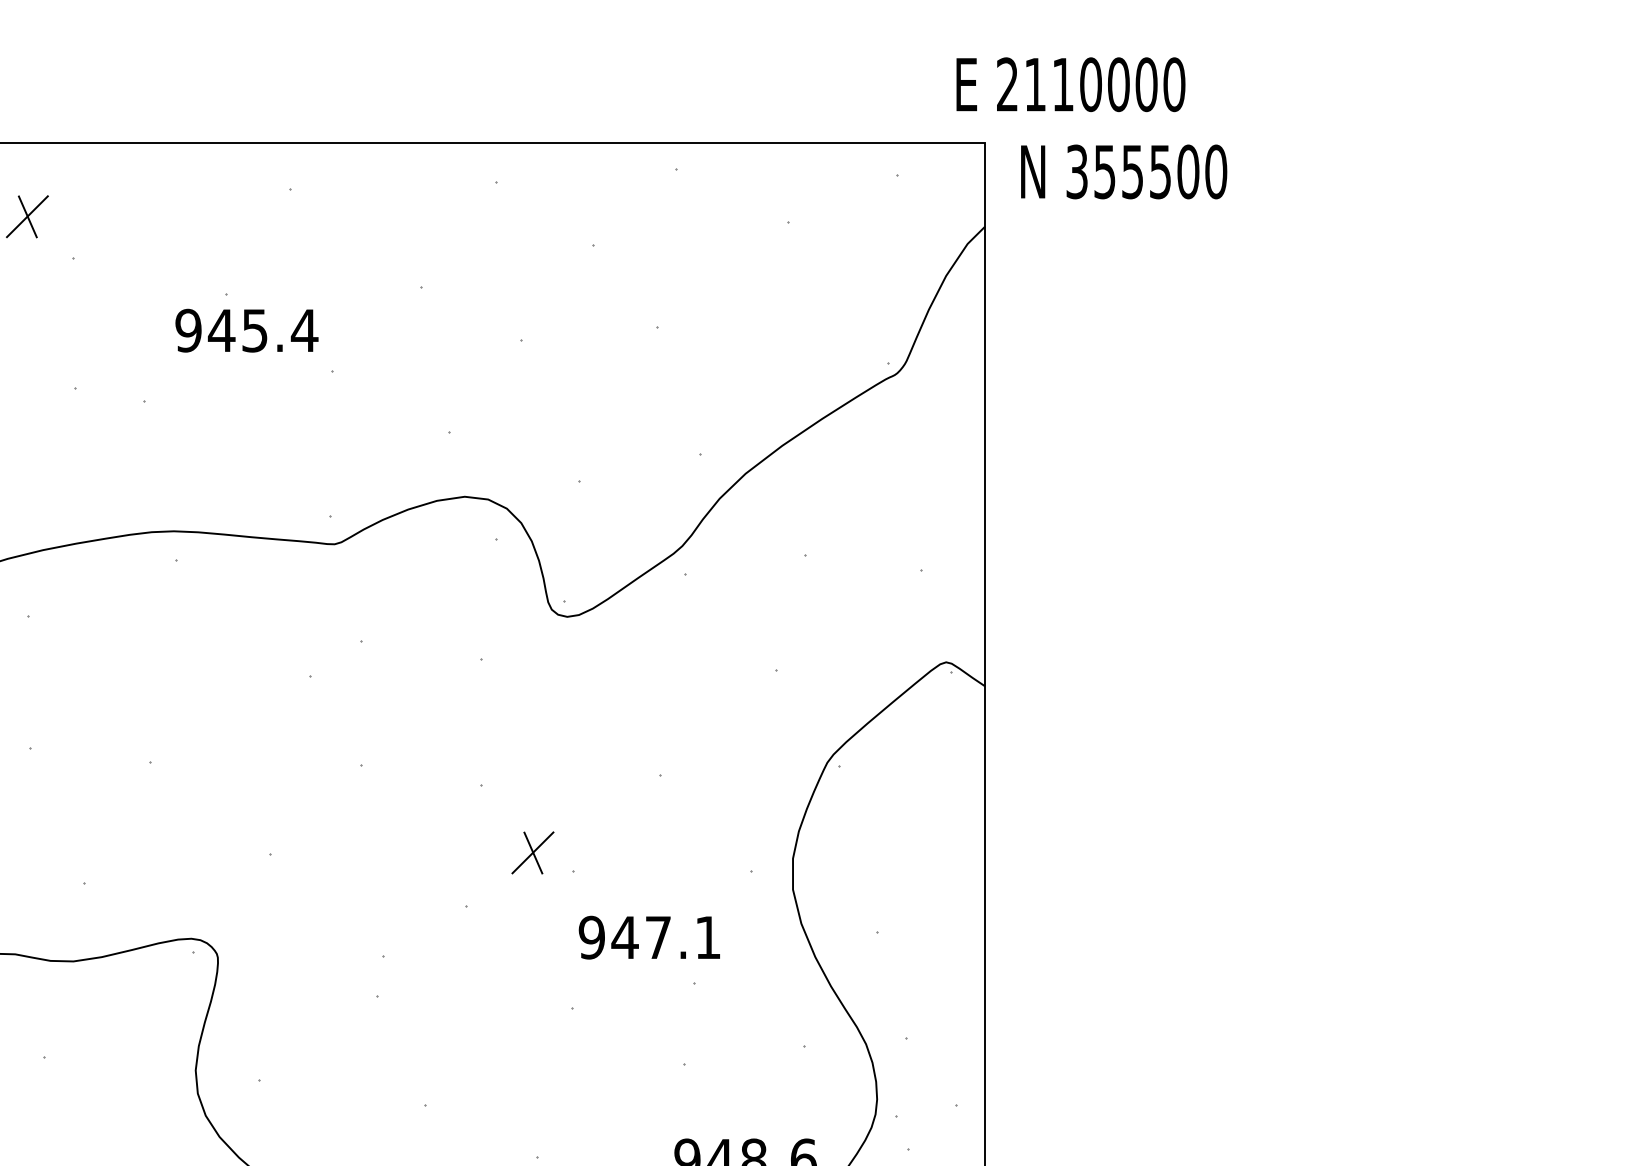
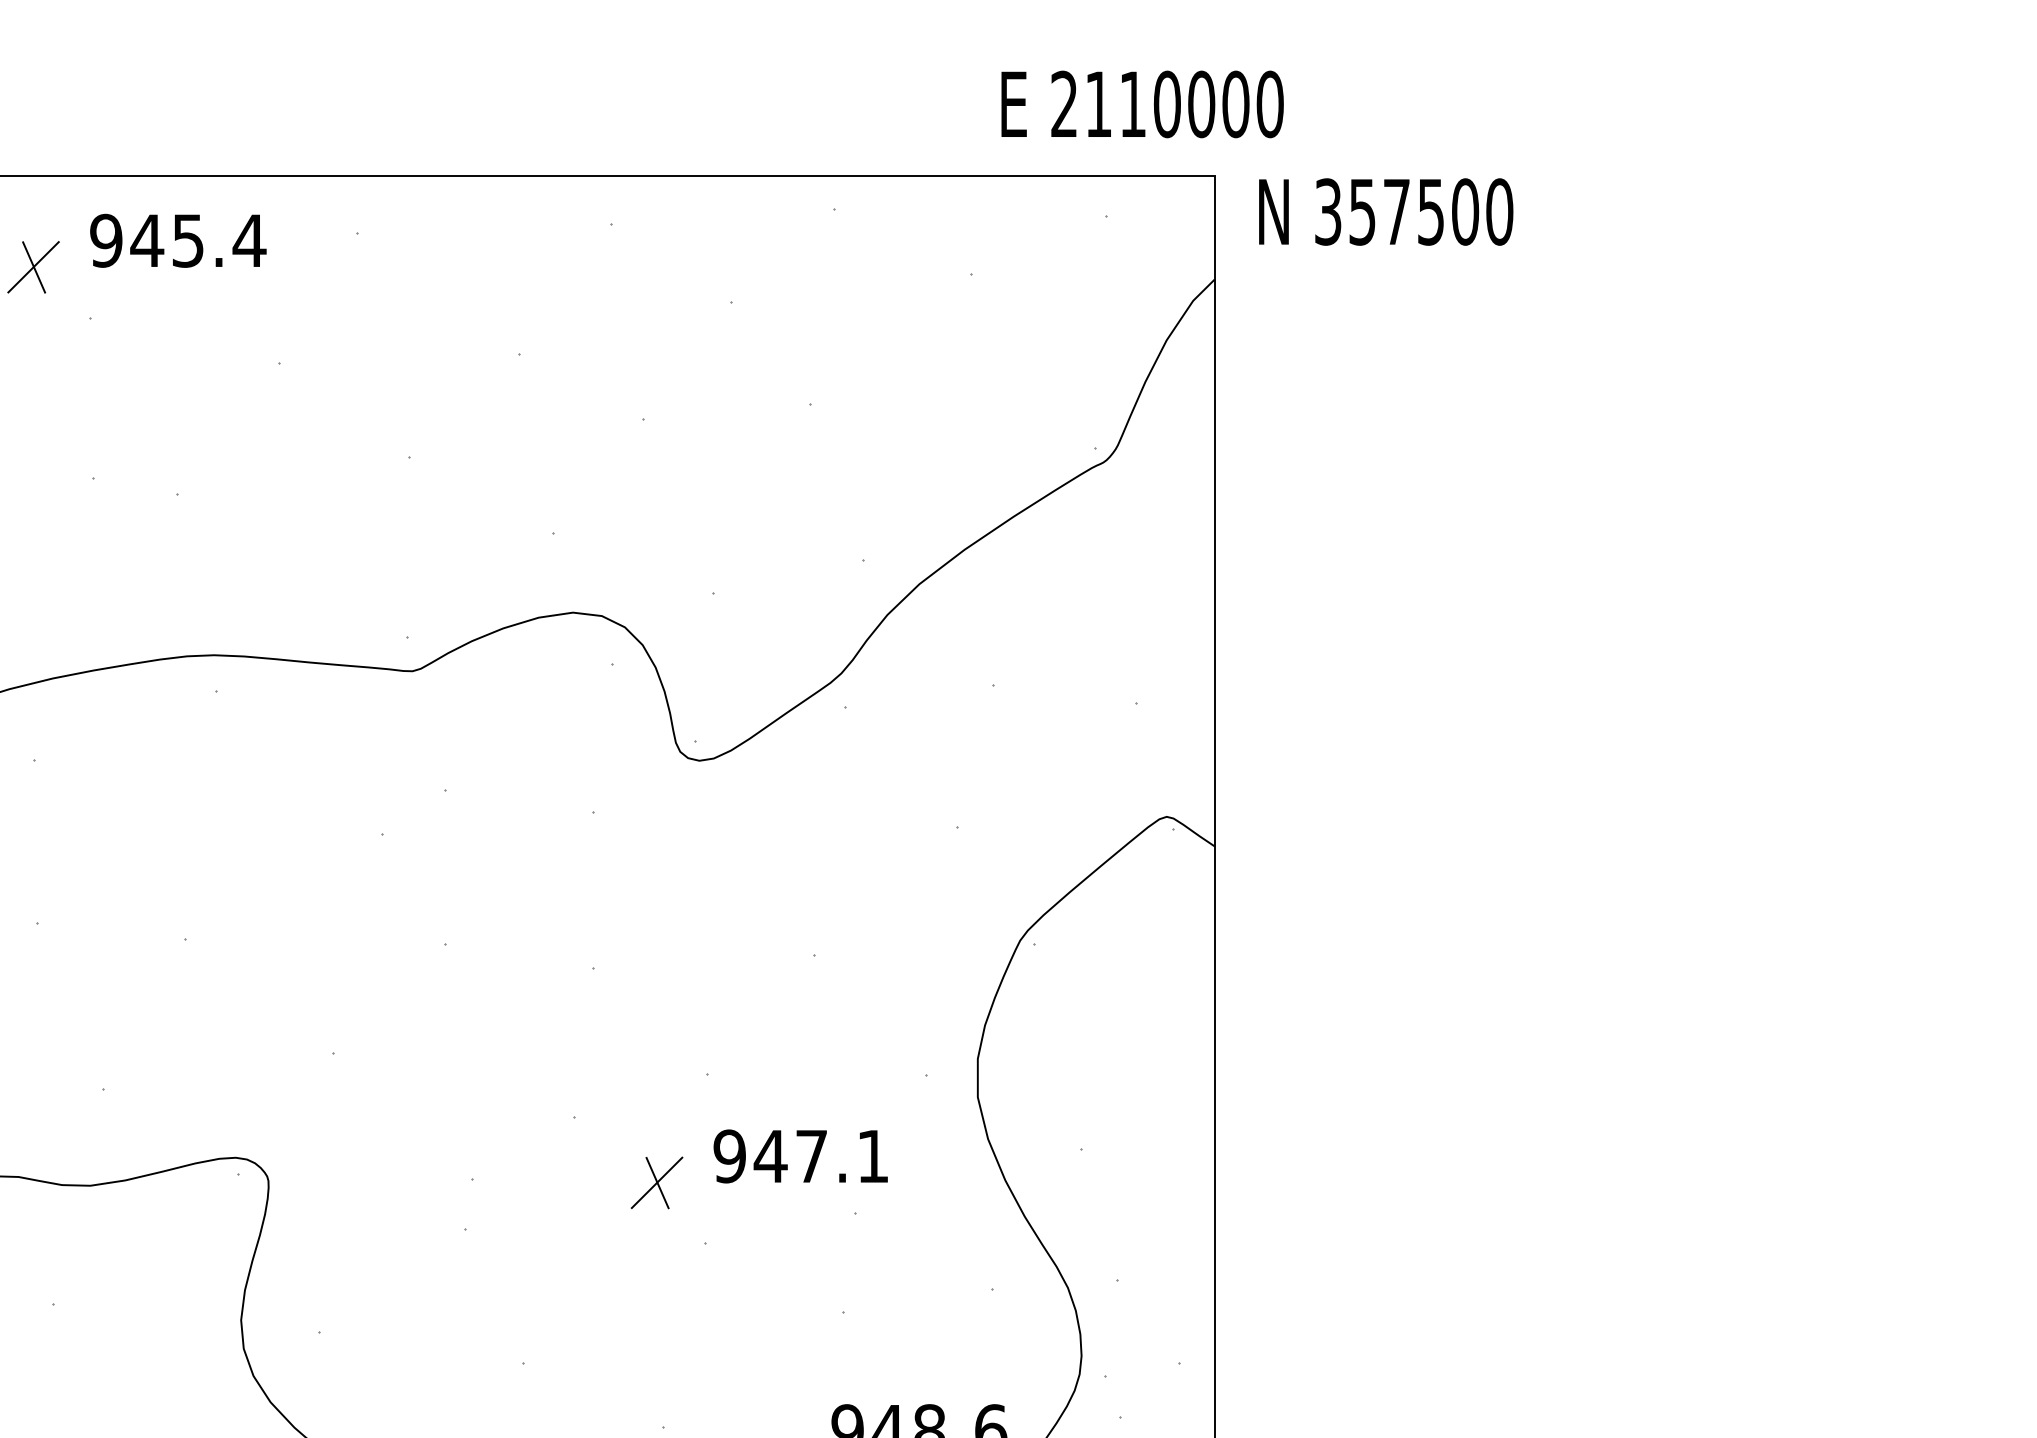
text: (1070, 84) -> (1142, 104), moved
text: (1132, 172) -> (1396, 212), 355500 -> 357500
text: (247, 330) -> (178, 240), moved
part: (532, 852) -> (656, 1182), moved

